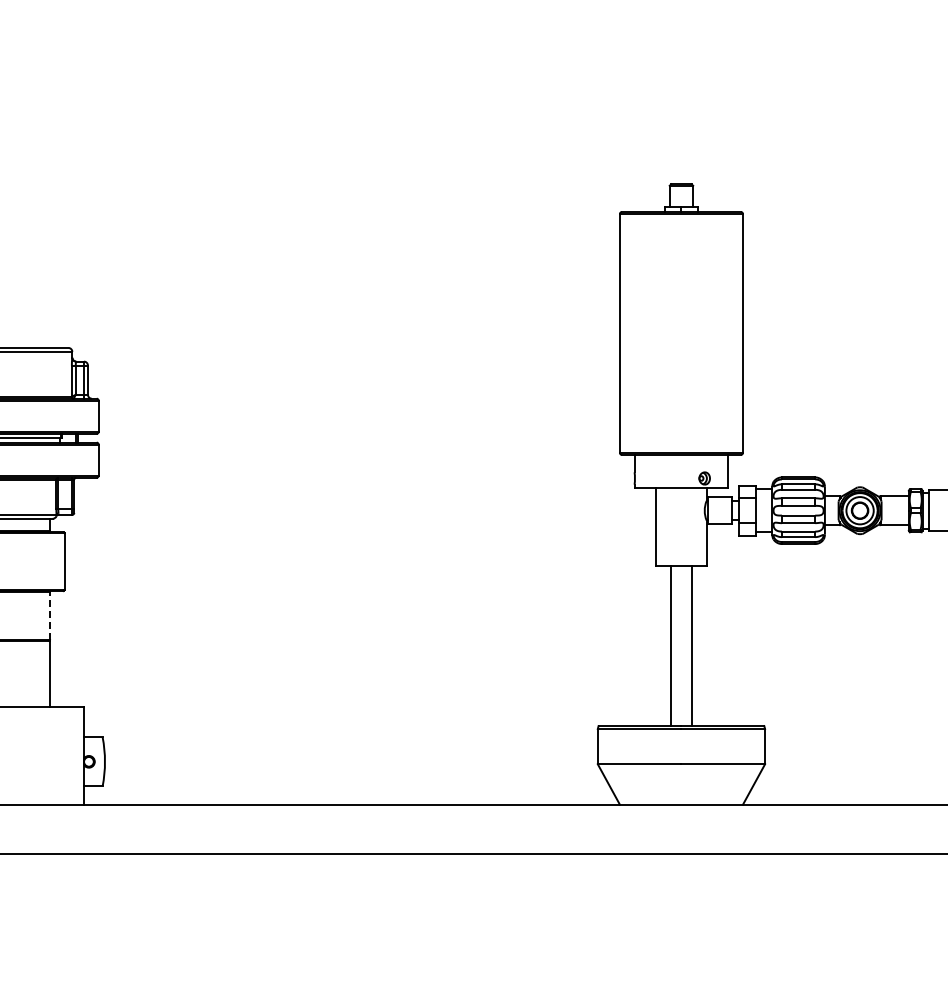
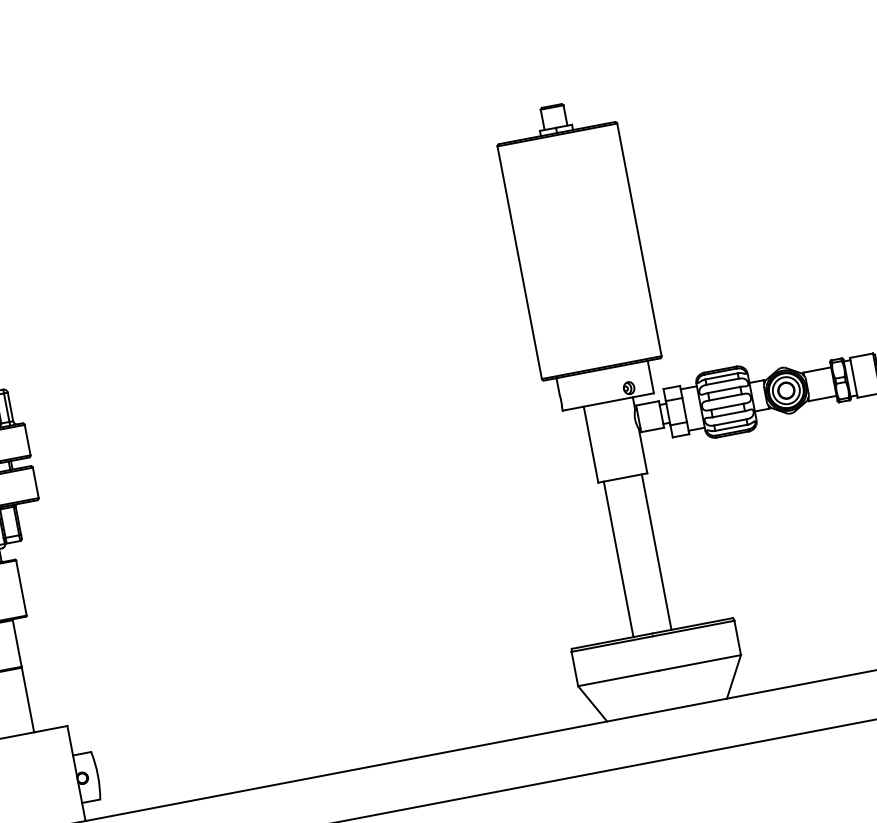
line: (49, 615) -> (16, 643), dashed -> solid
line: (670, 646) -> (656, 552), moved
line: (691, 646) -> (618, 559), moved

